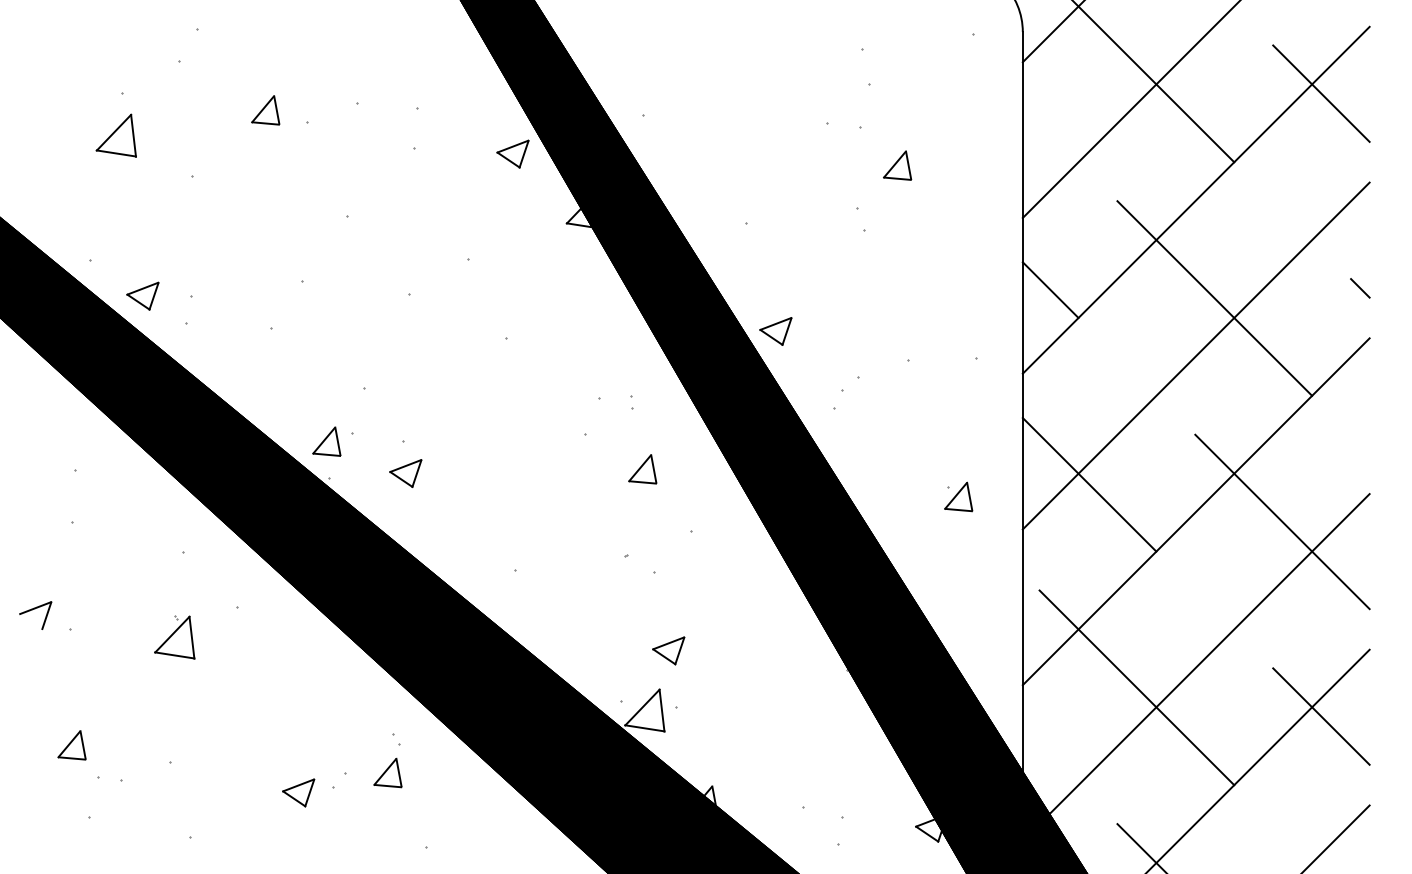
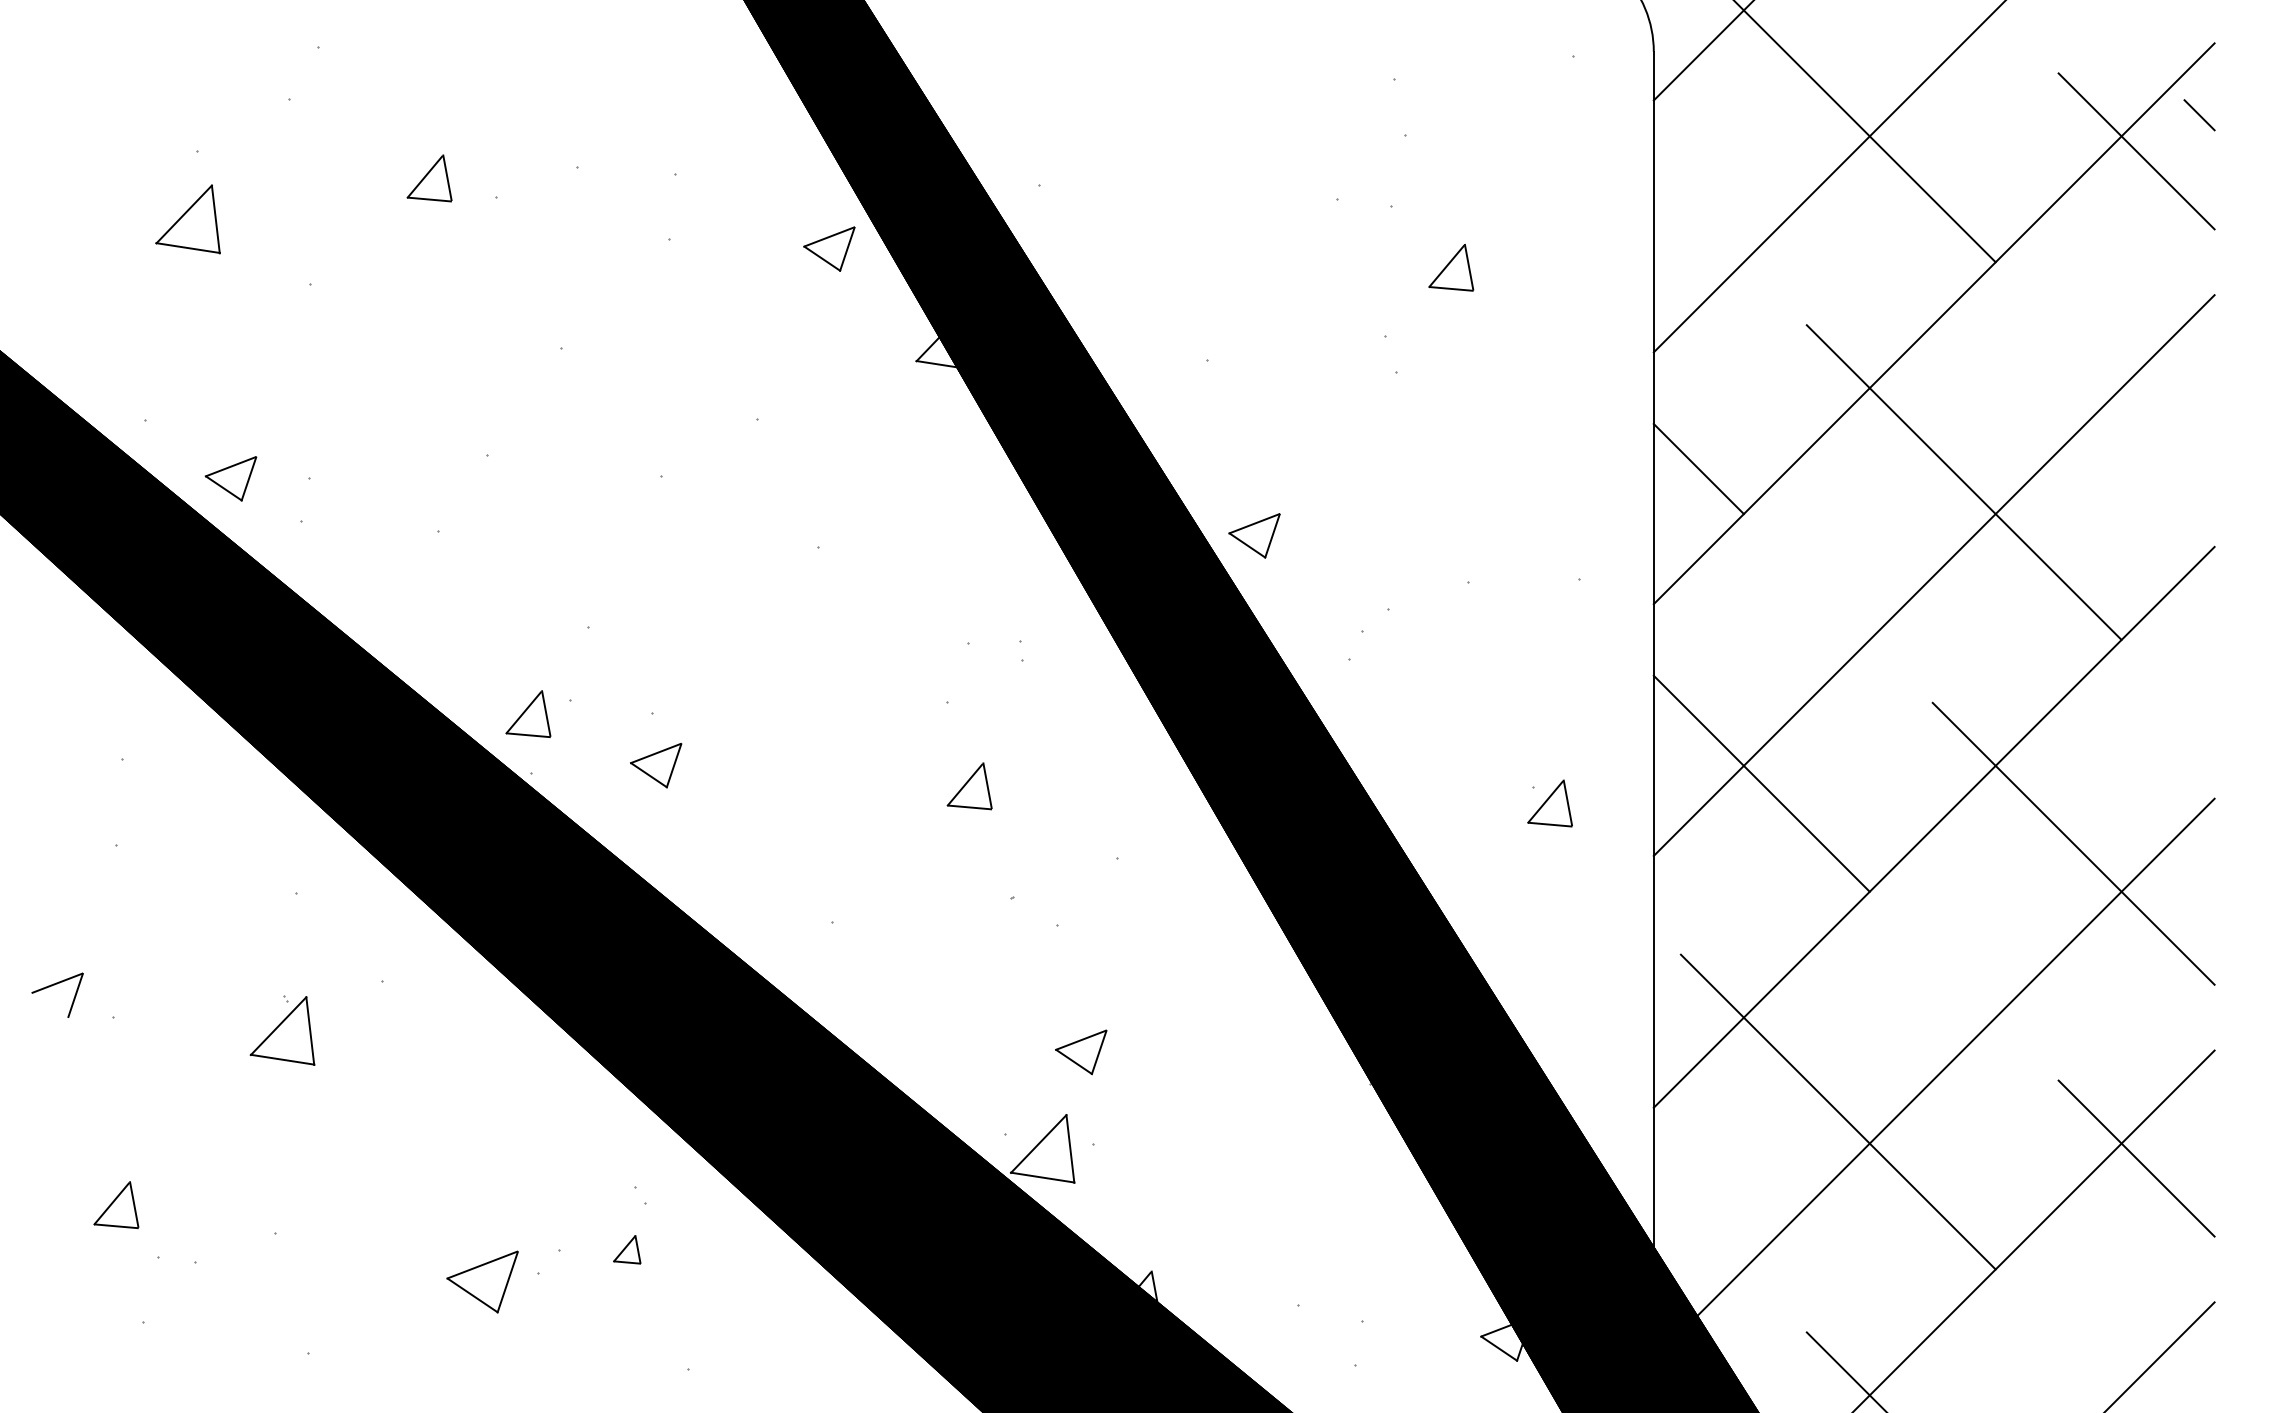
line: (1360, 288) -> (2199, 115), moved
part: (642, 469) -> (969, 786), moved
part: (387, 772) -> (626, 1249), size x0.6
part: (298, 792) -> (482, 1281), size x1.4

